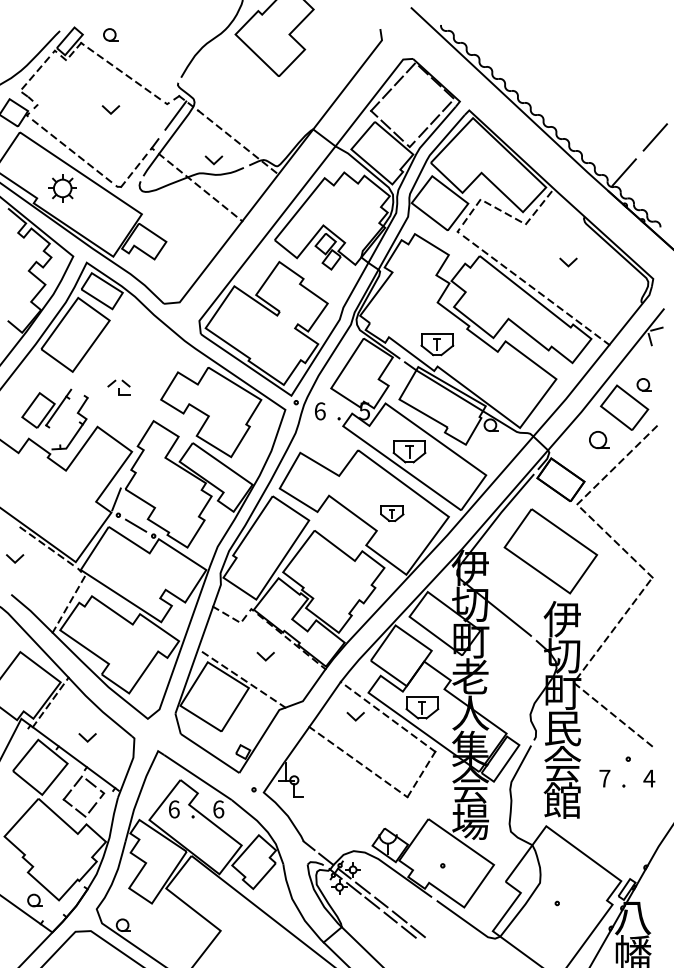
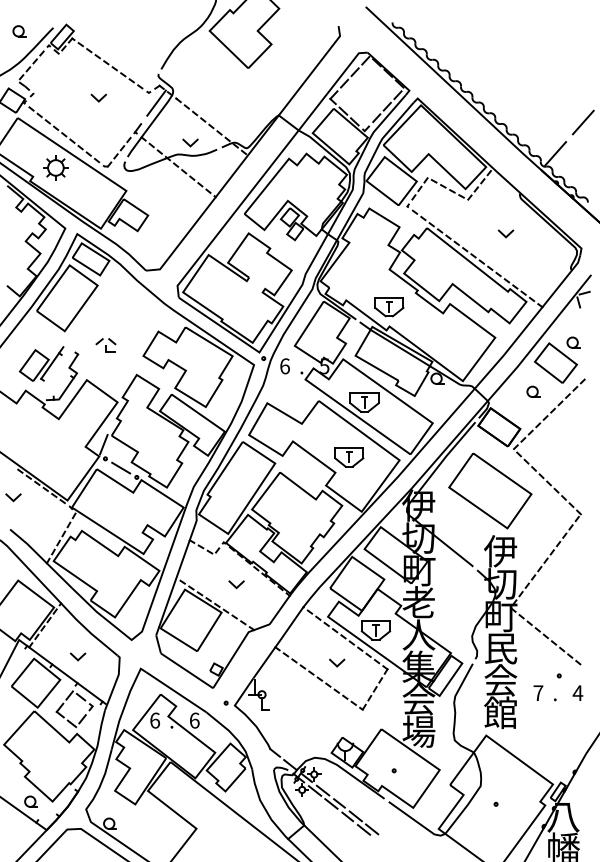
part: (110, 34) -> (19, 30), moved
part: (598, 439) -> (532, 391), size x0.71
part: (392, 513) -> (349, 457), size x1.43
line: (353, 717) -> (335, 663), moved

